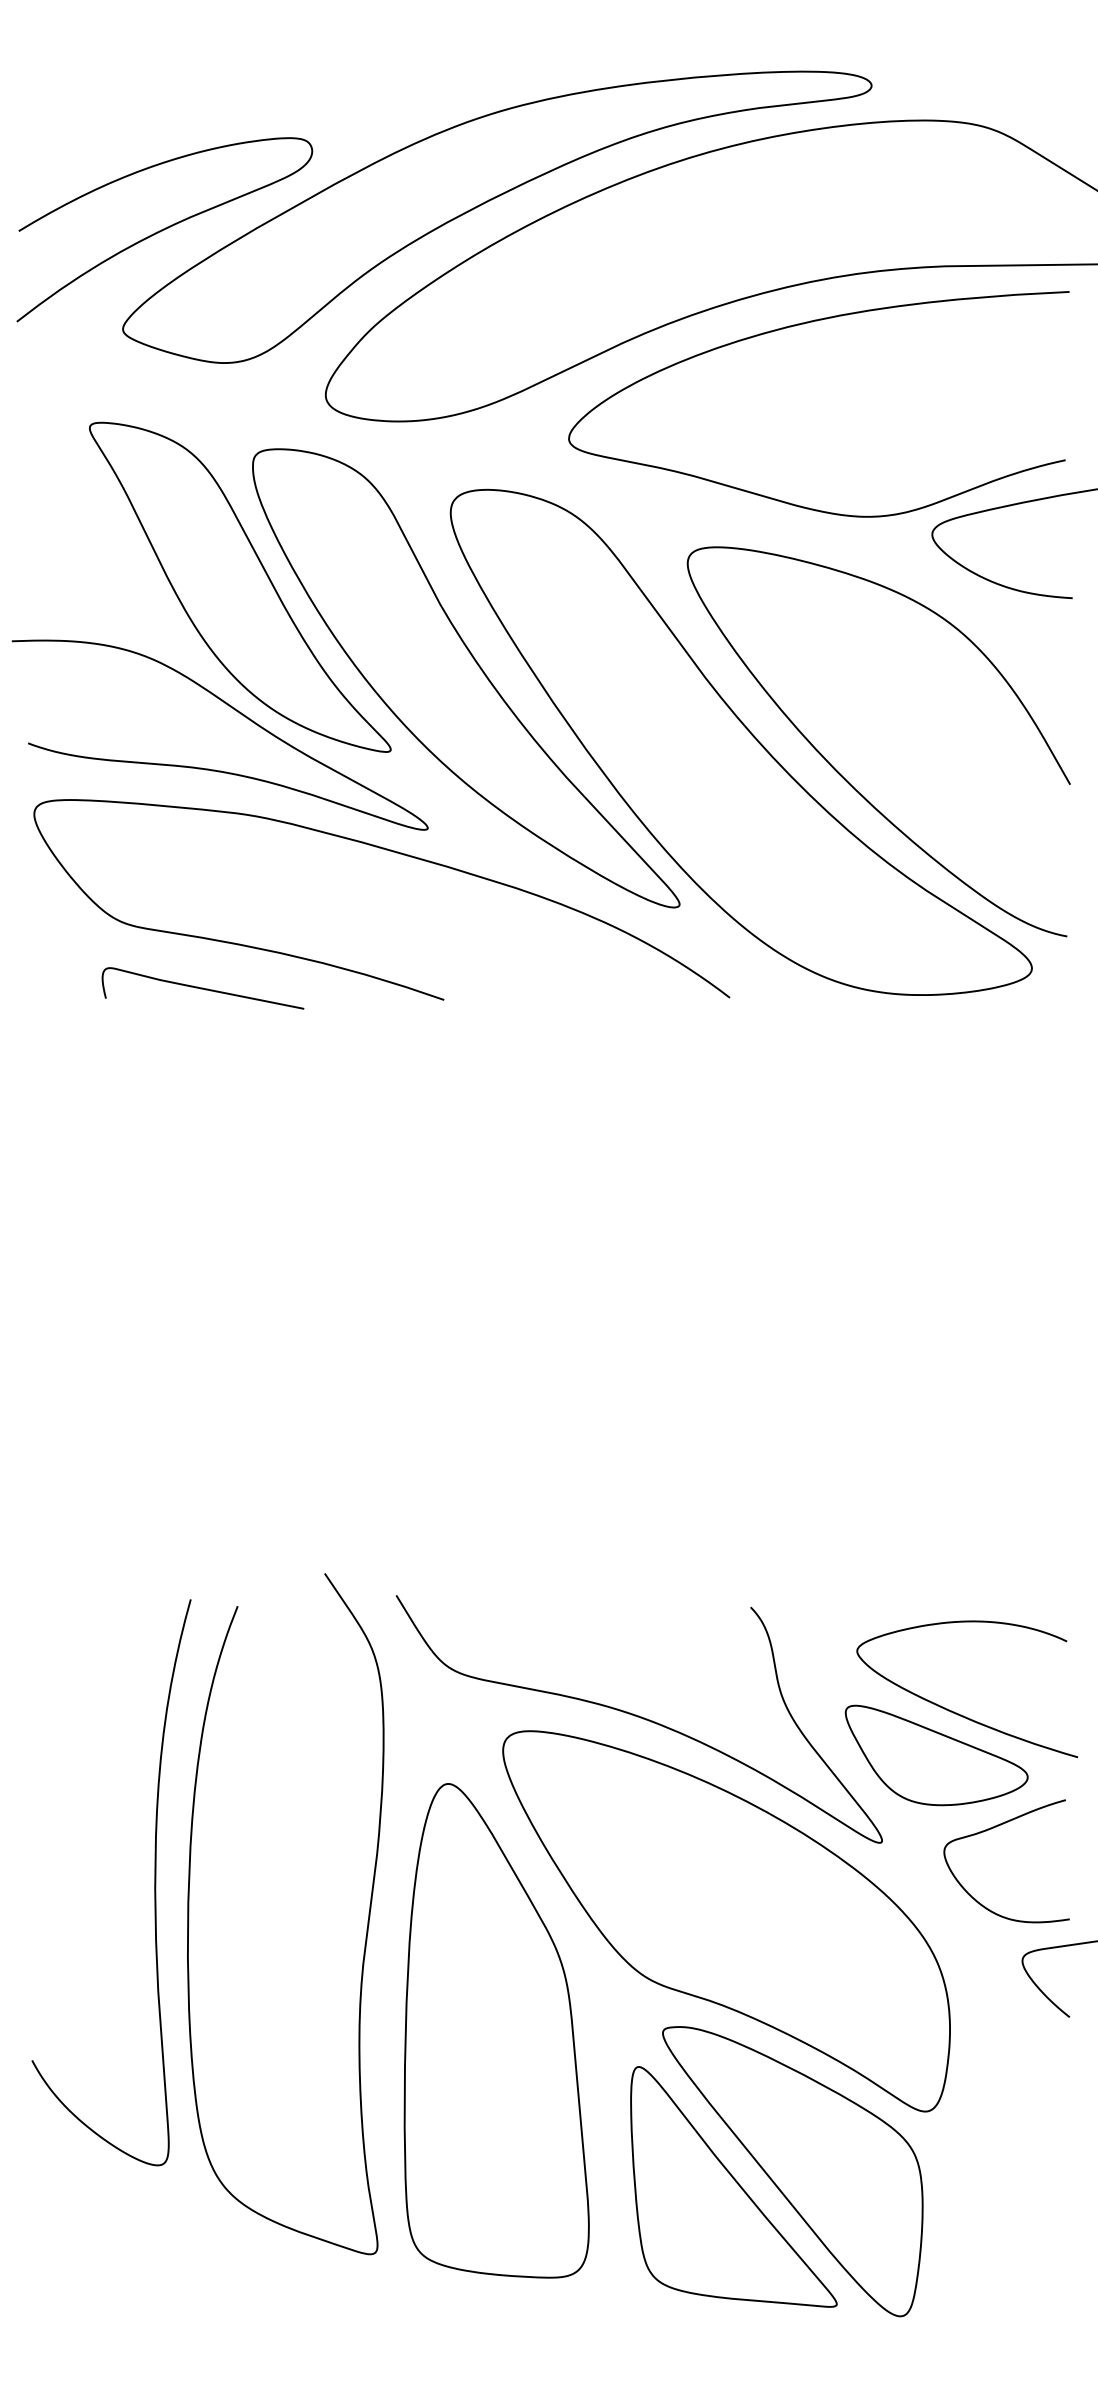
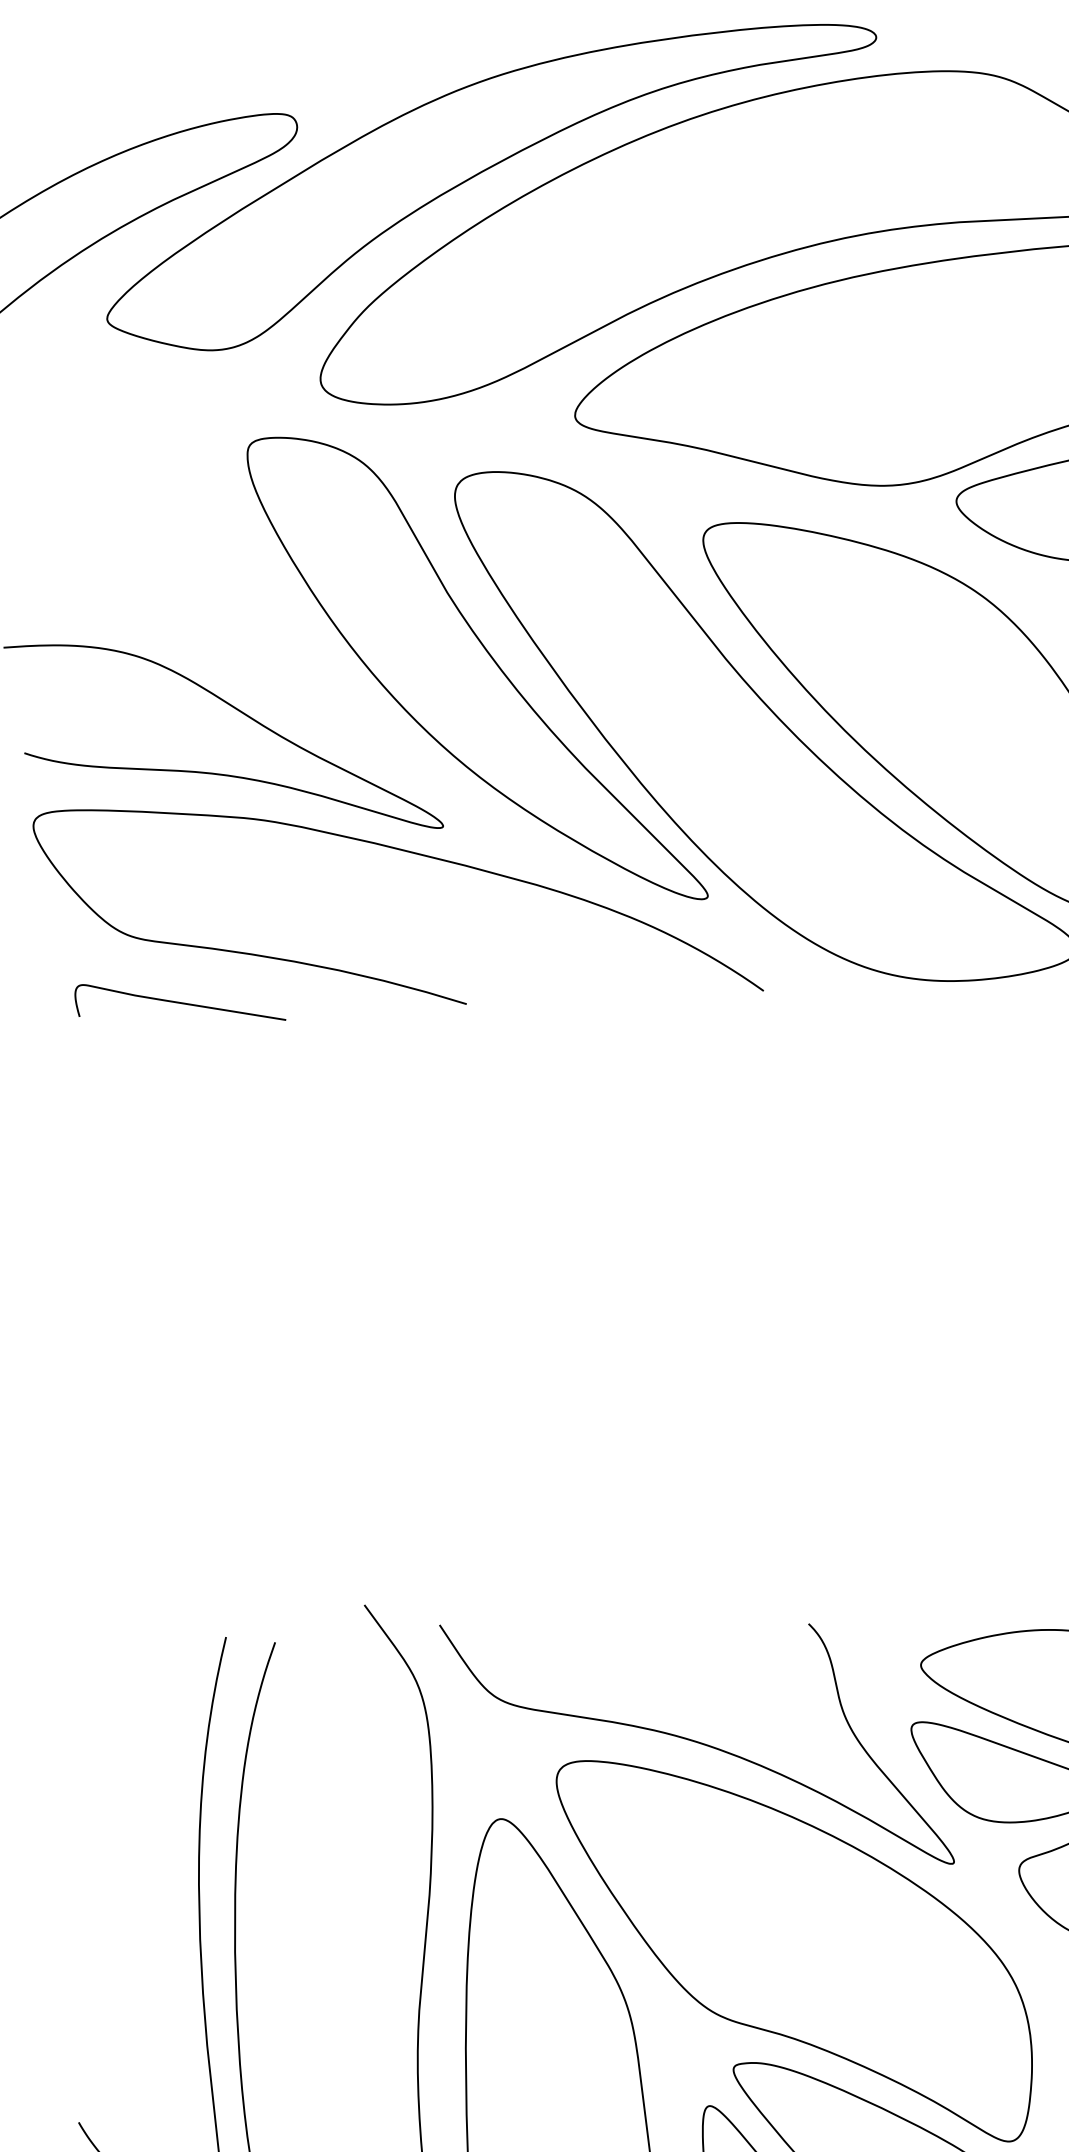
part: (240, 586) -> (239, 582), removed
curve: (202, 988) -> (179, 1002), moved

